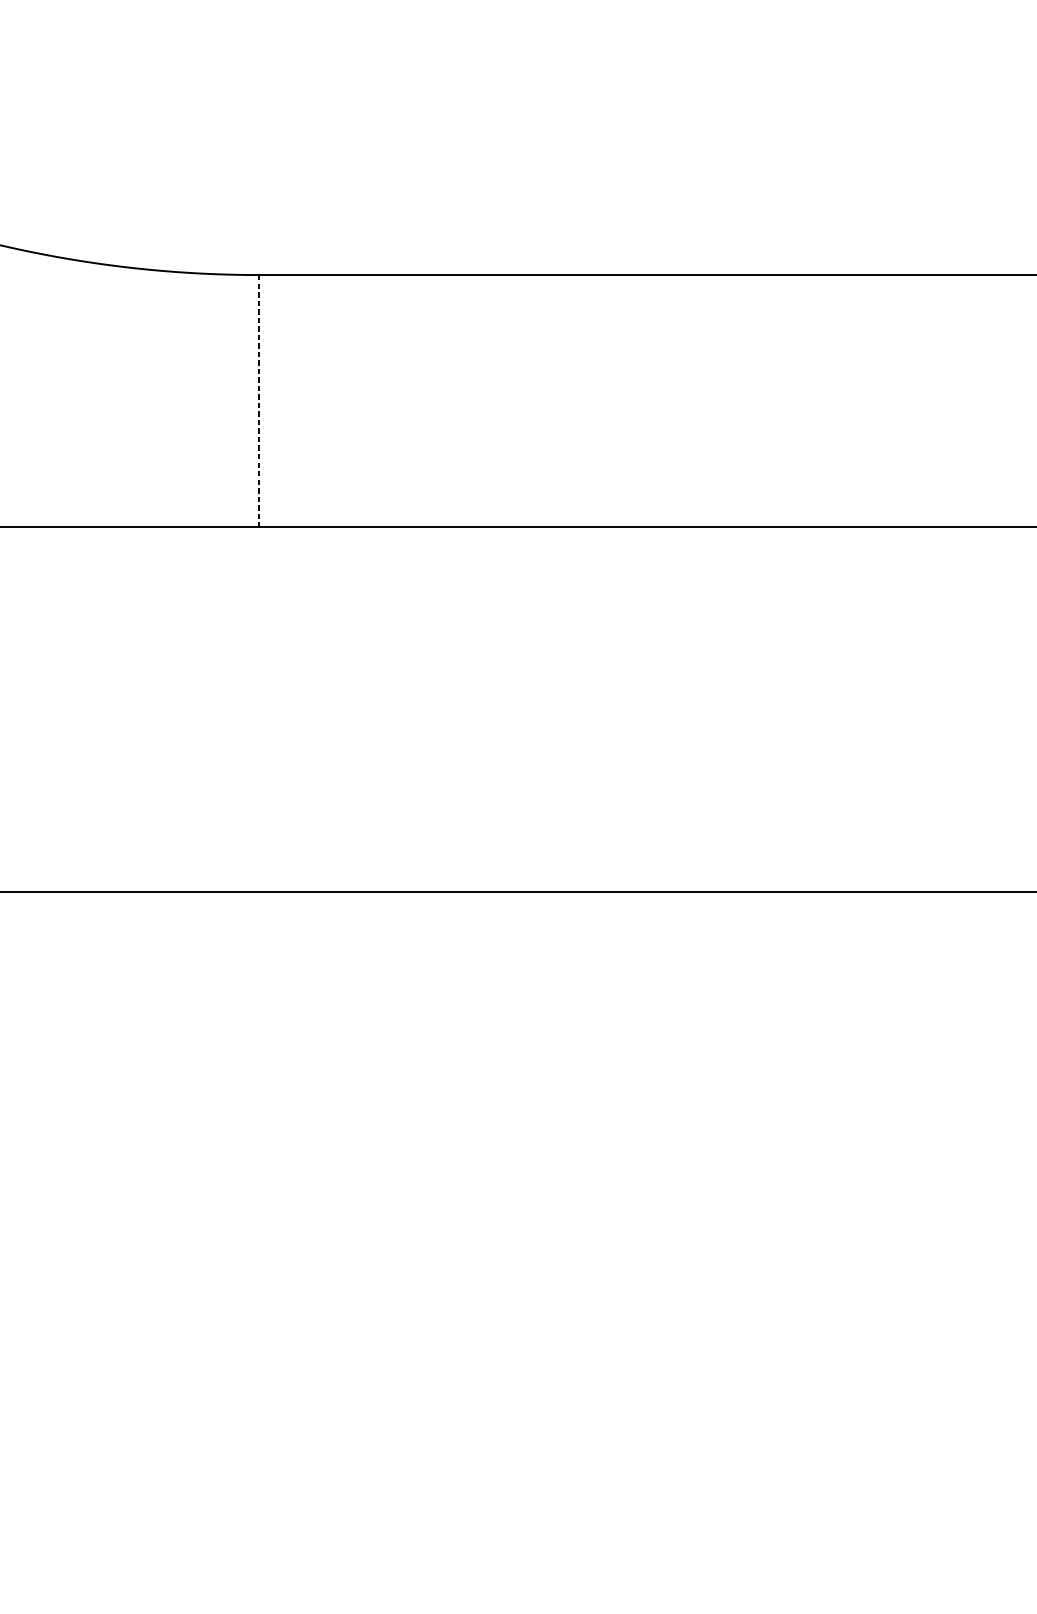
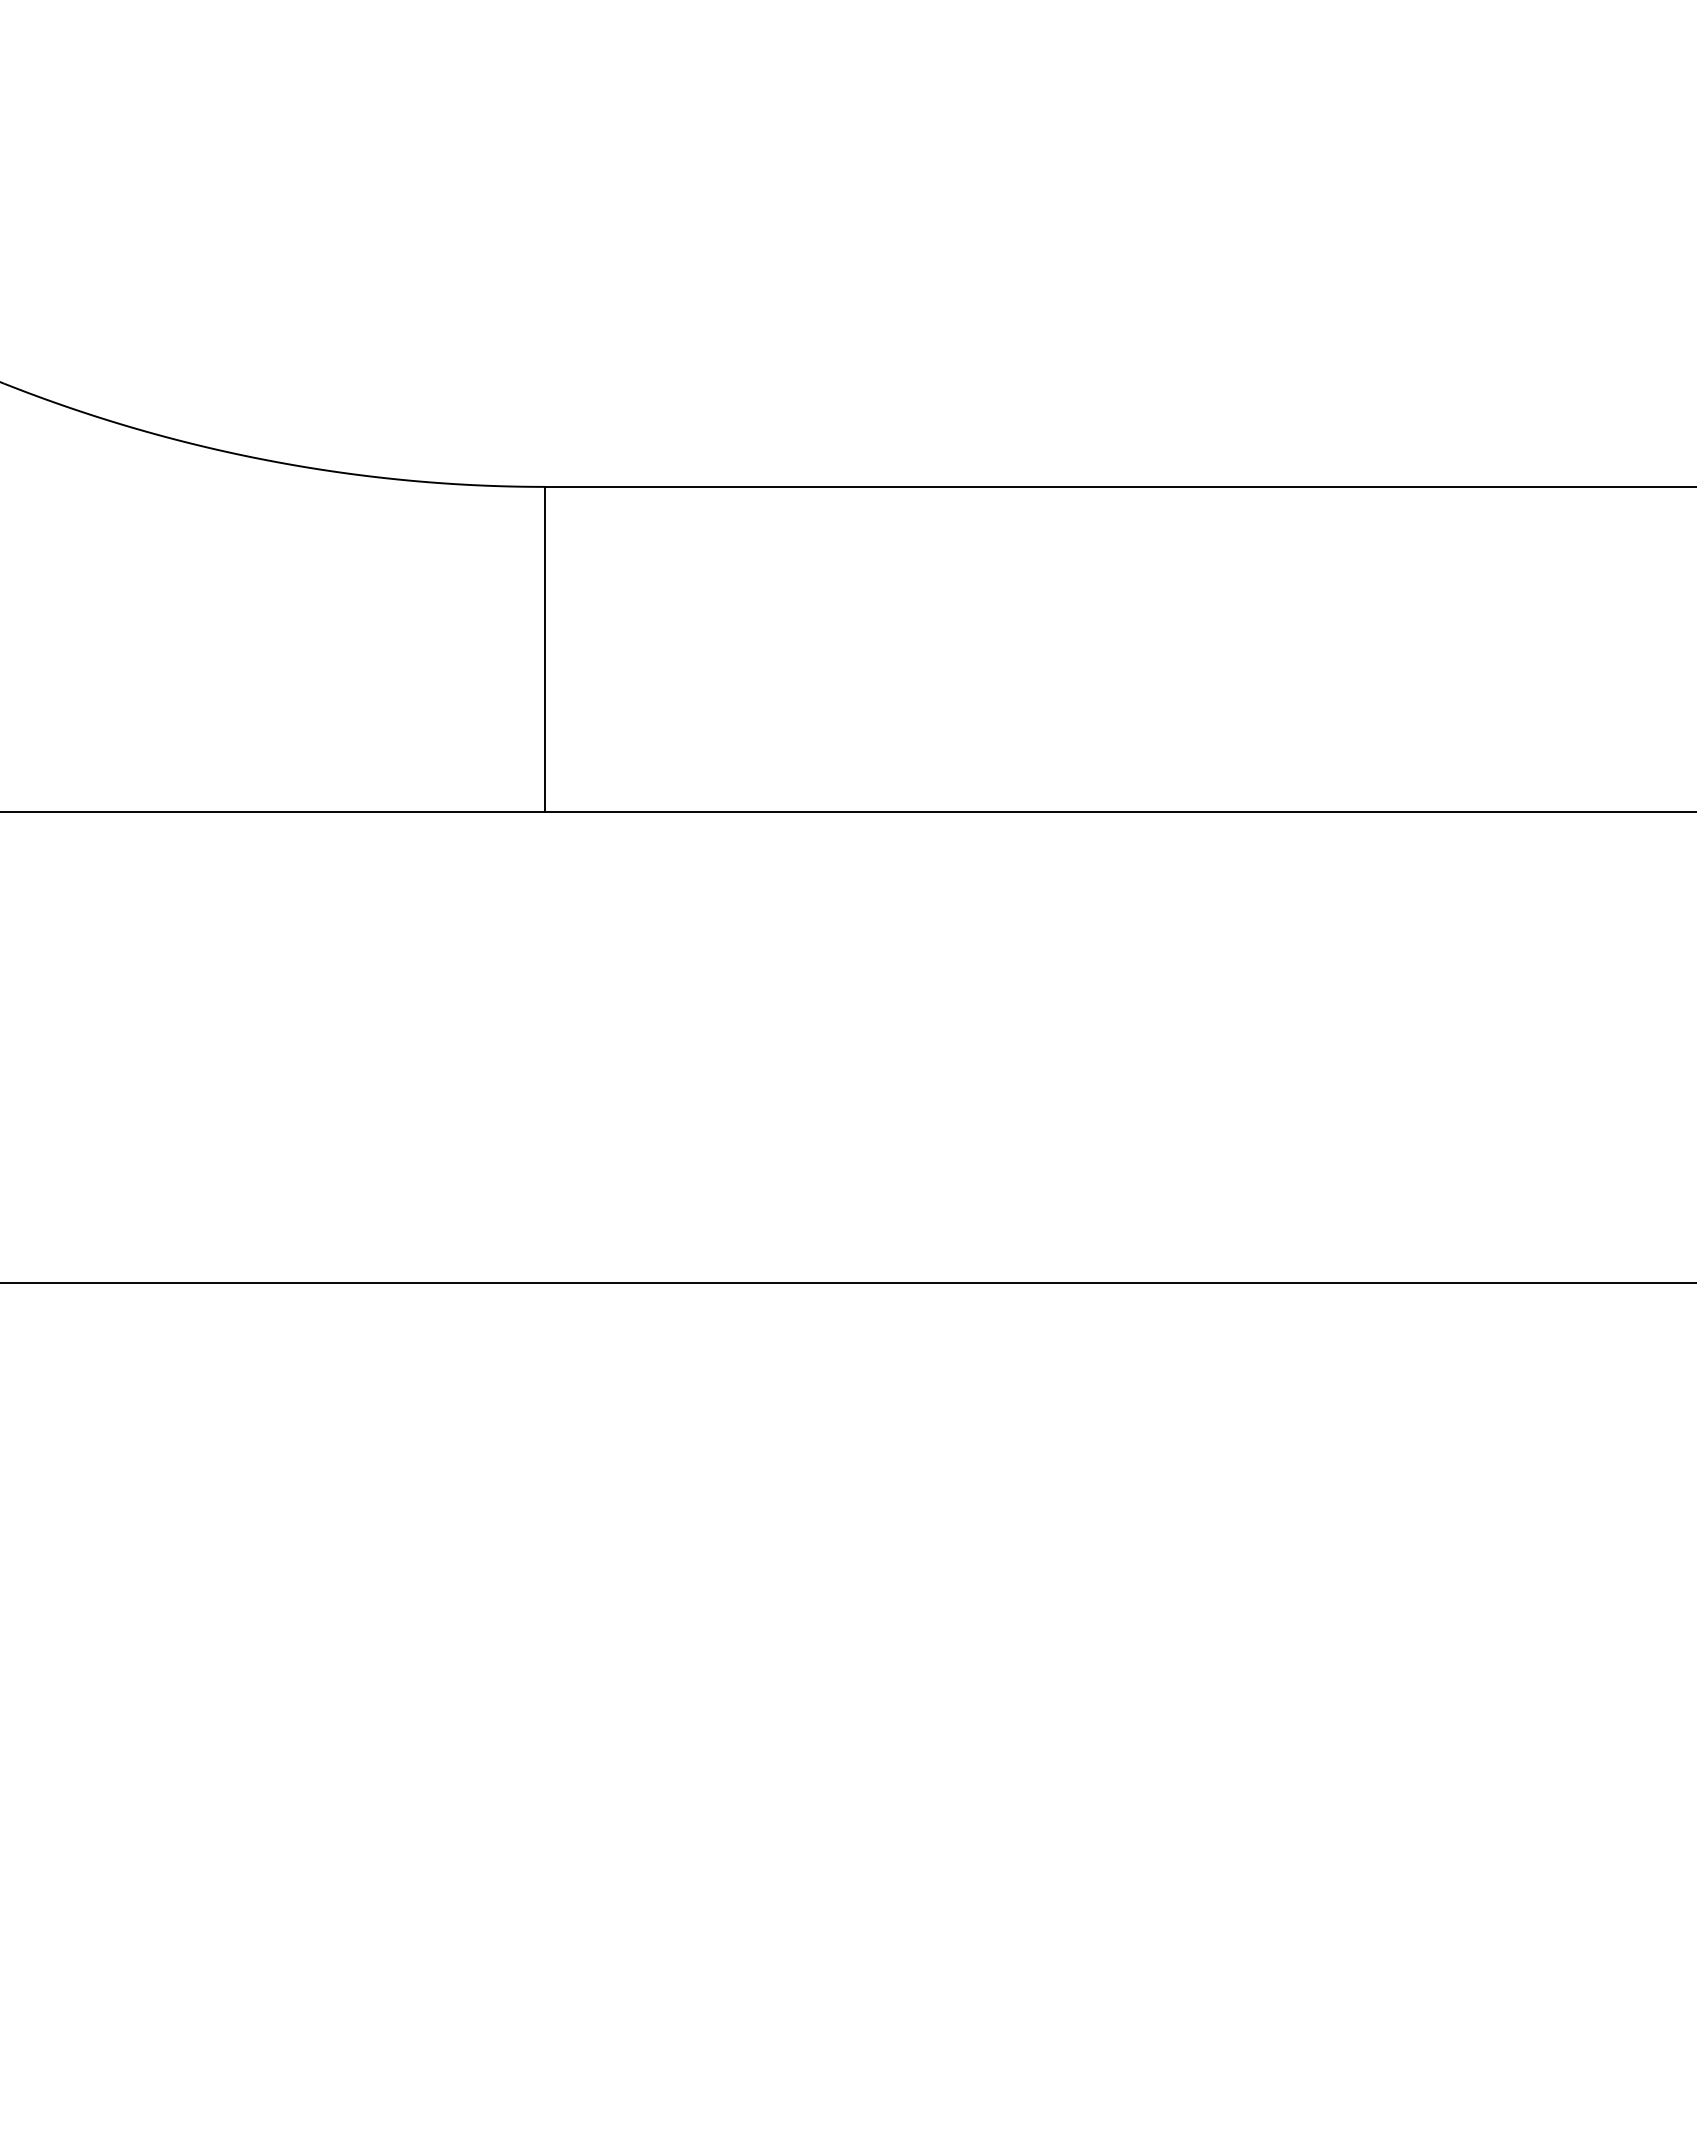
line: (258, 400) -> (545, 649), dashed -> solid

